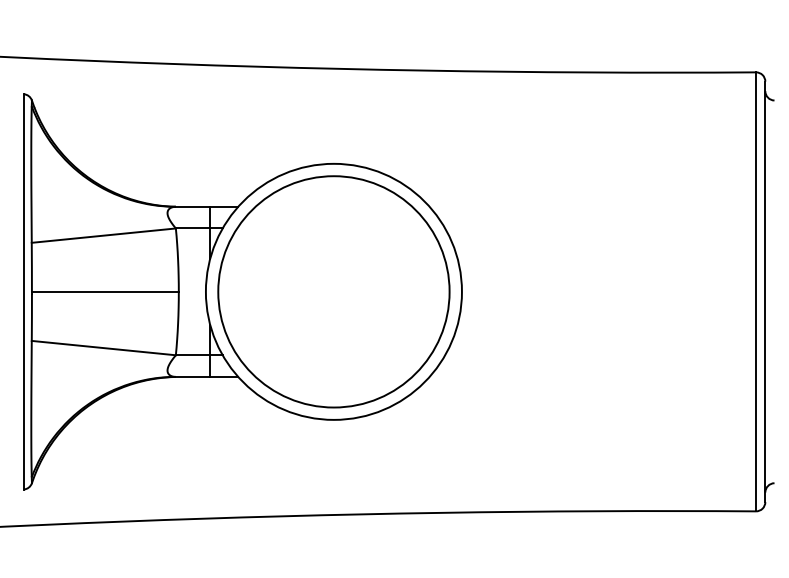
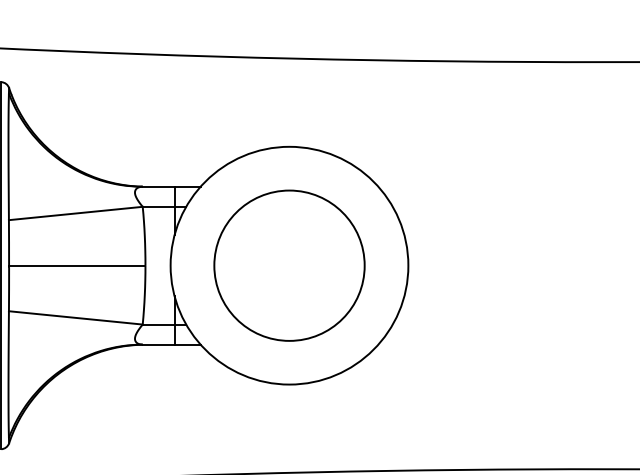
circle: (333, 291) -> (289, 265), size x0.7

